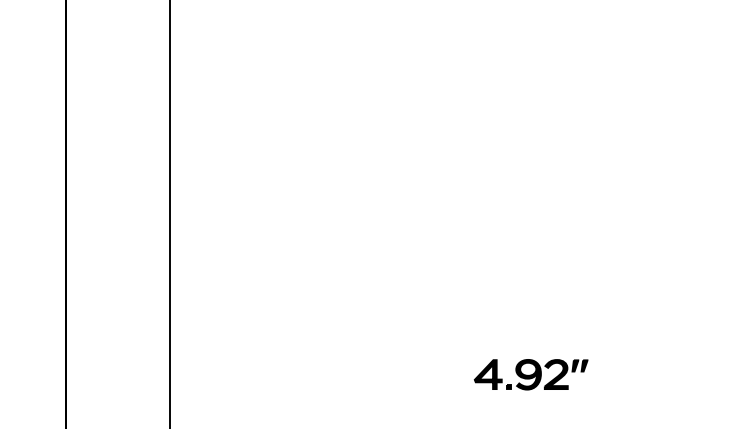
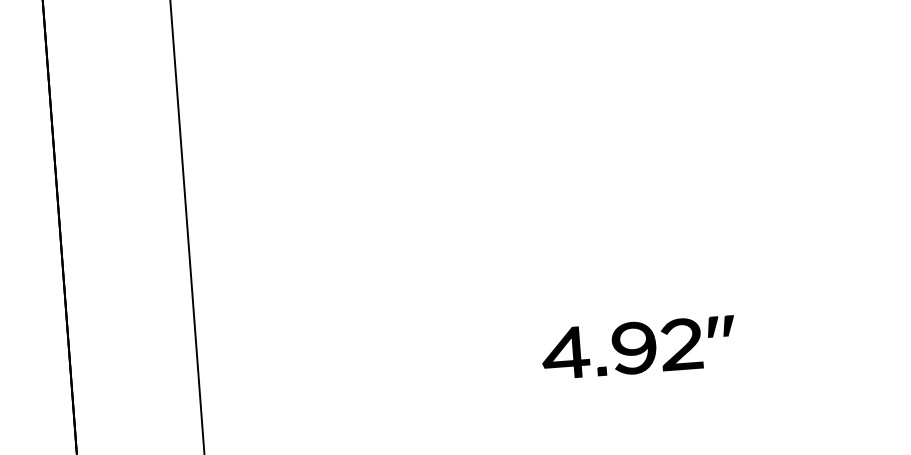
part: (530, 374) -> (637, 347), size x1.4

